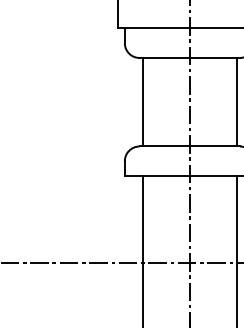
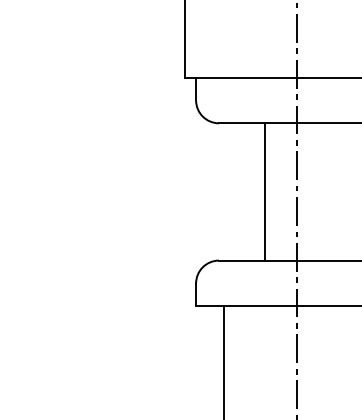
line: (142, 101) -> (265, 190), moved

